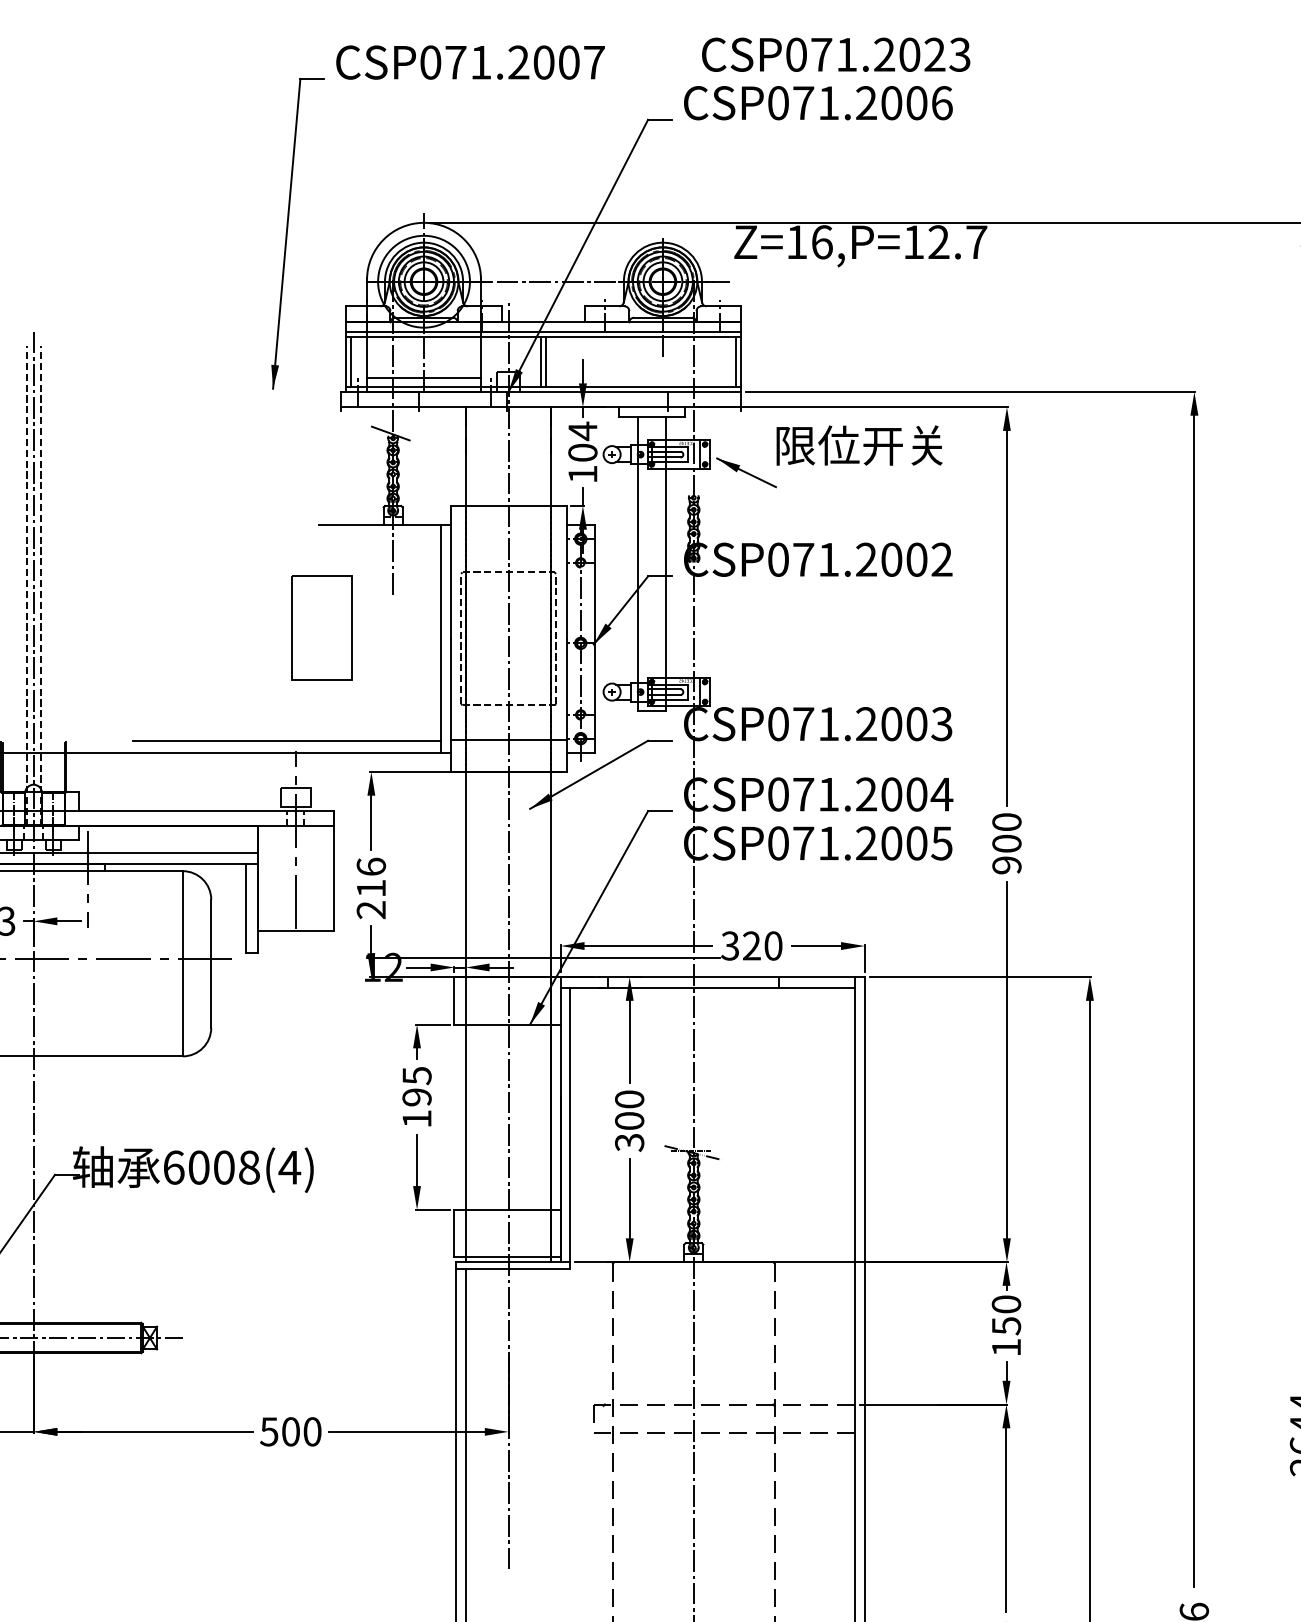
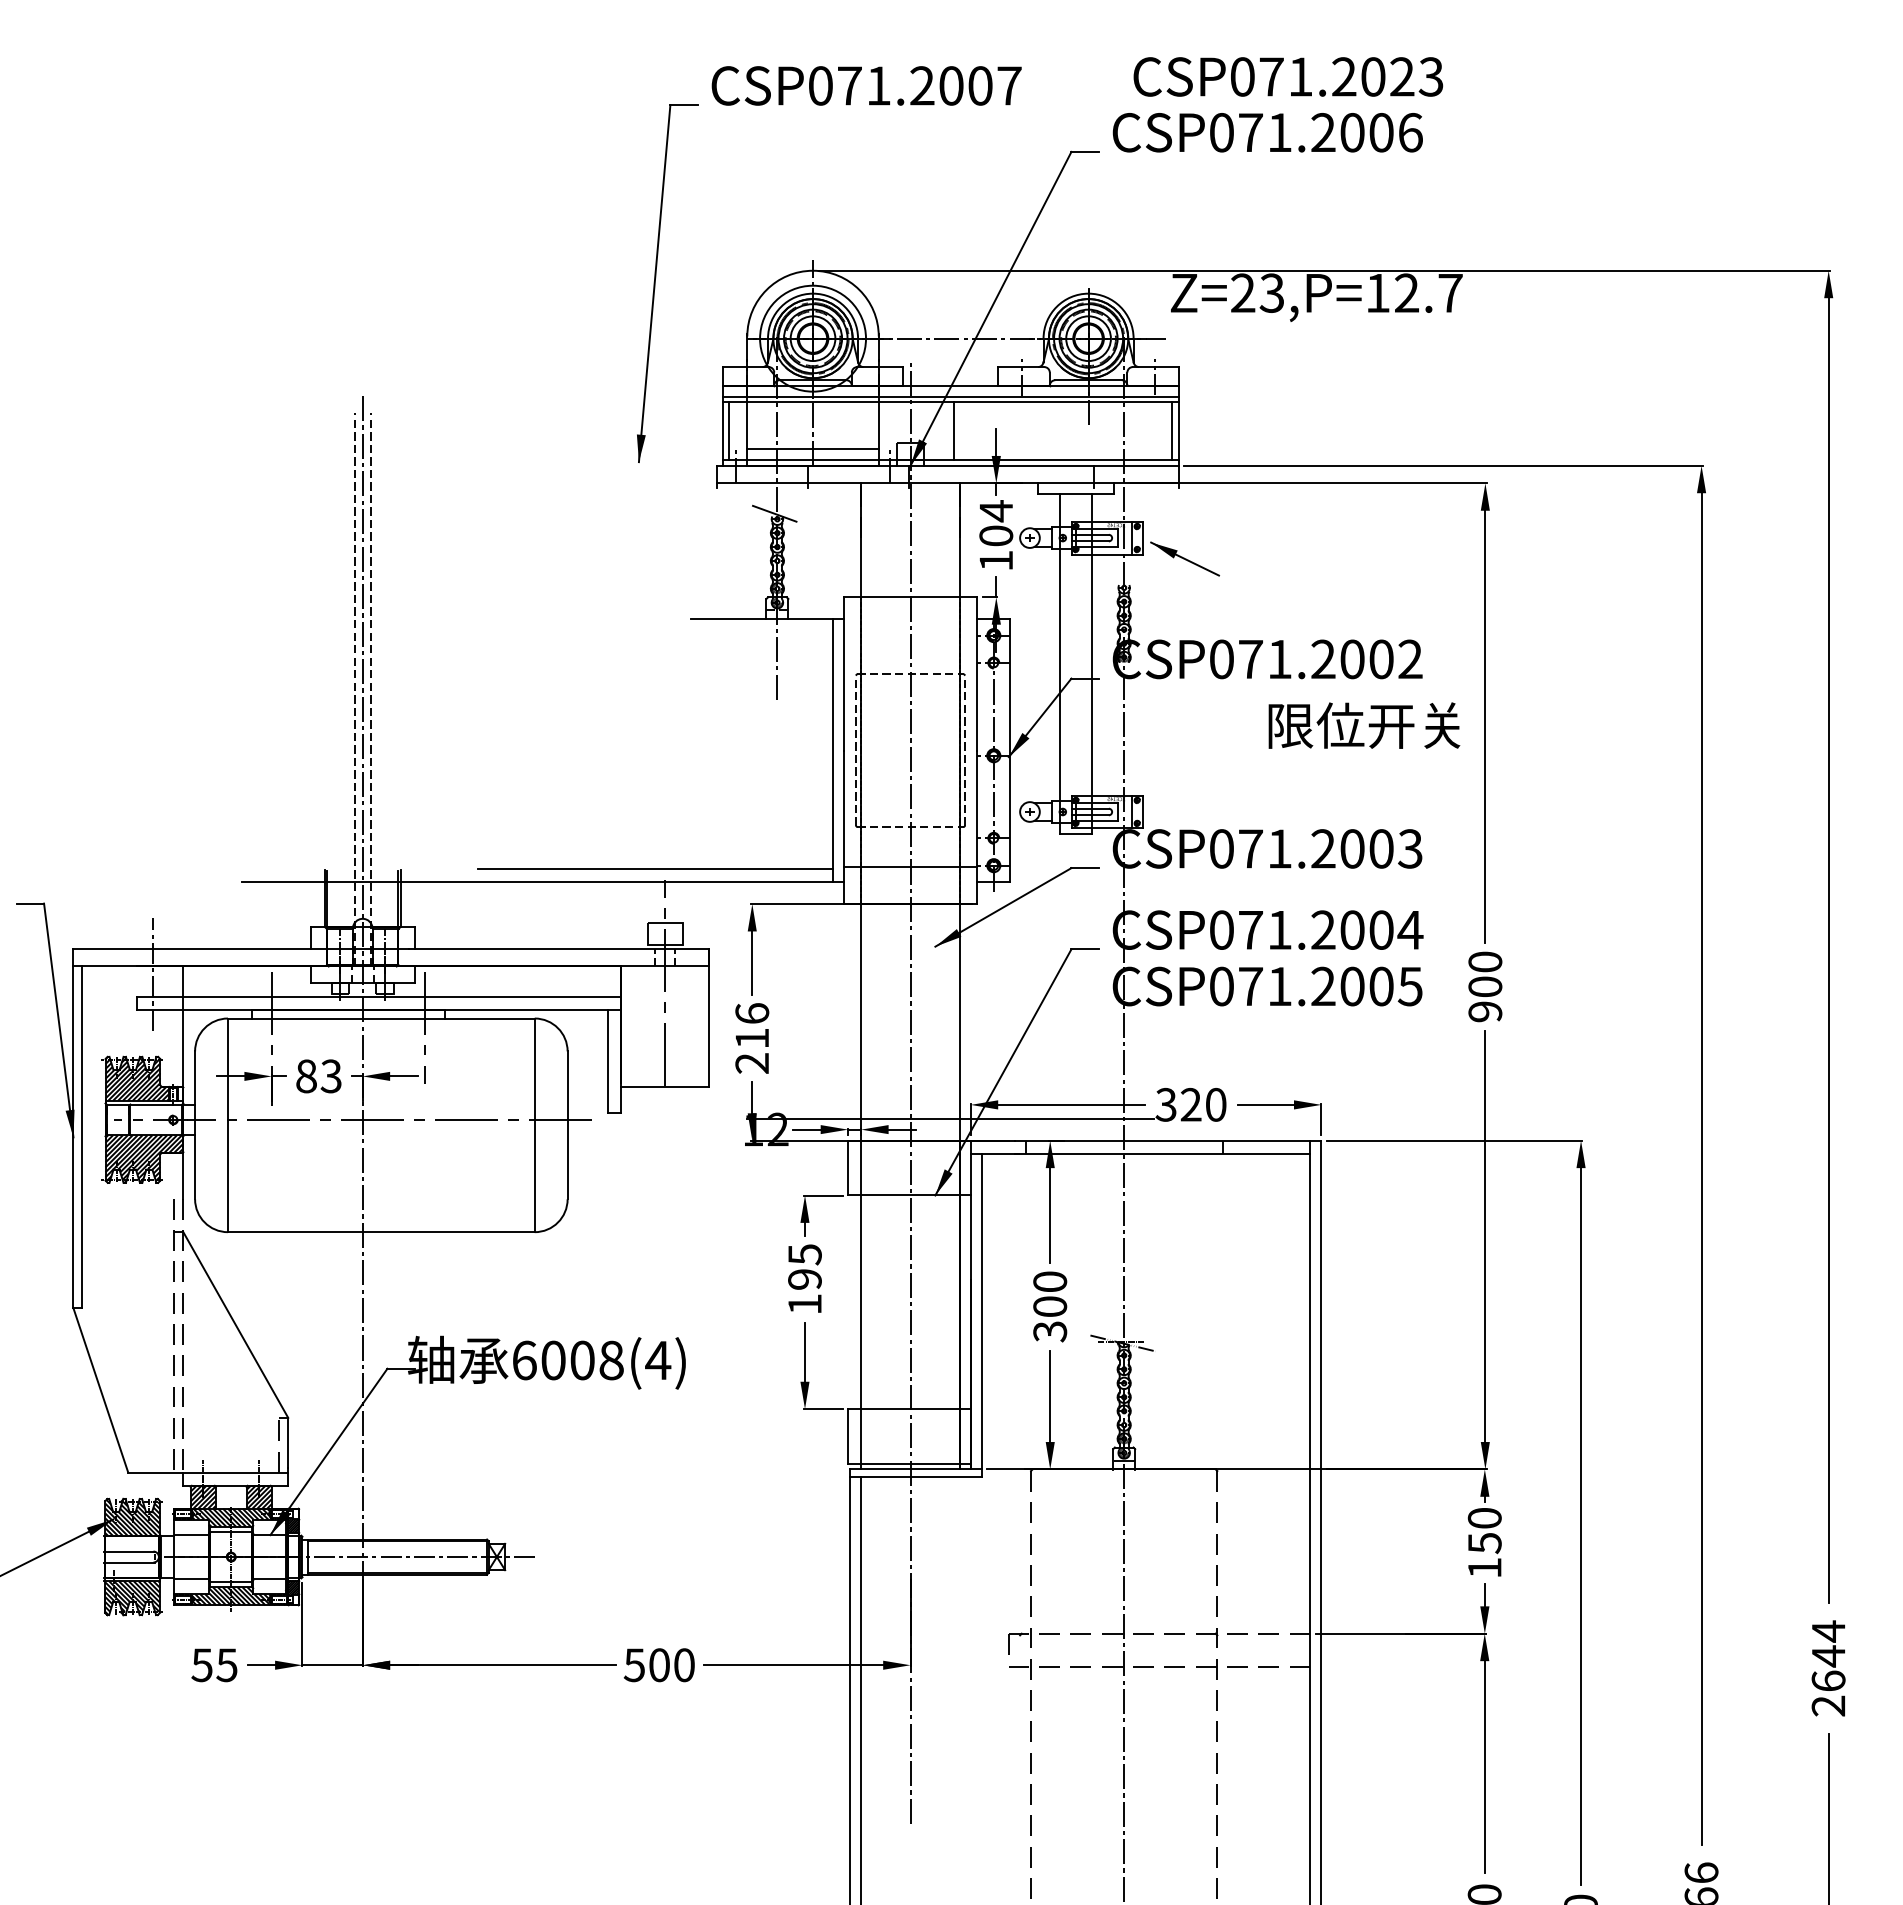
text: (809, 241) -> (1257, 292), Z=16,P=12.7 -> Z=23,P=12.7
line: (540, 362) -> (947, 431), removed
text: (859, 445) -> (1364, 725), moved
part: (321, 628) -> (694, 738), removed

